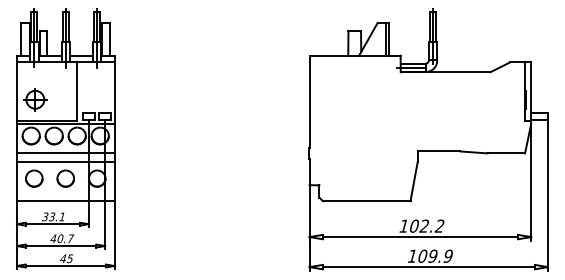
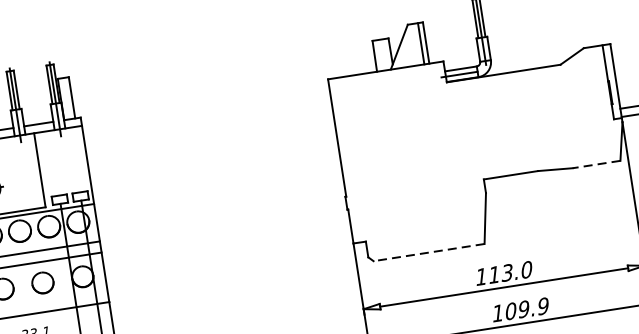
line: (506, 153) -> (596, 164), solid -> dashed
line: (366, 201) -> (428, 252), solid -> dashed
text: (426, 225) -> (509, 271), 102.2 -> 113.0

